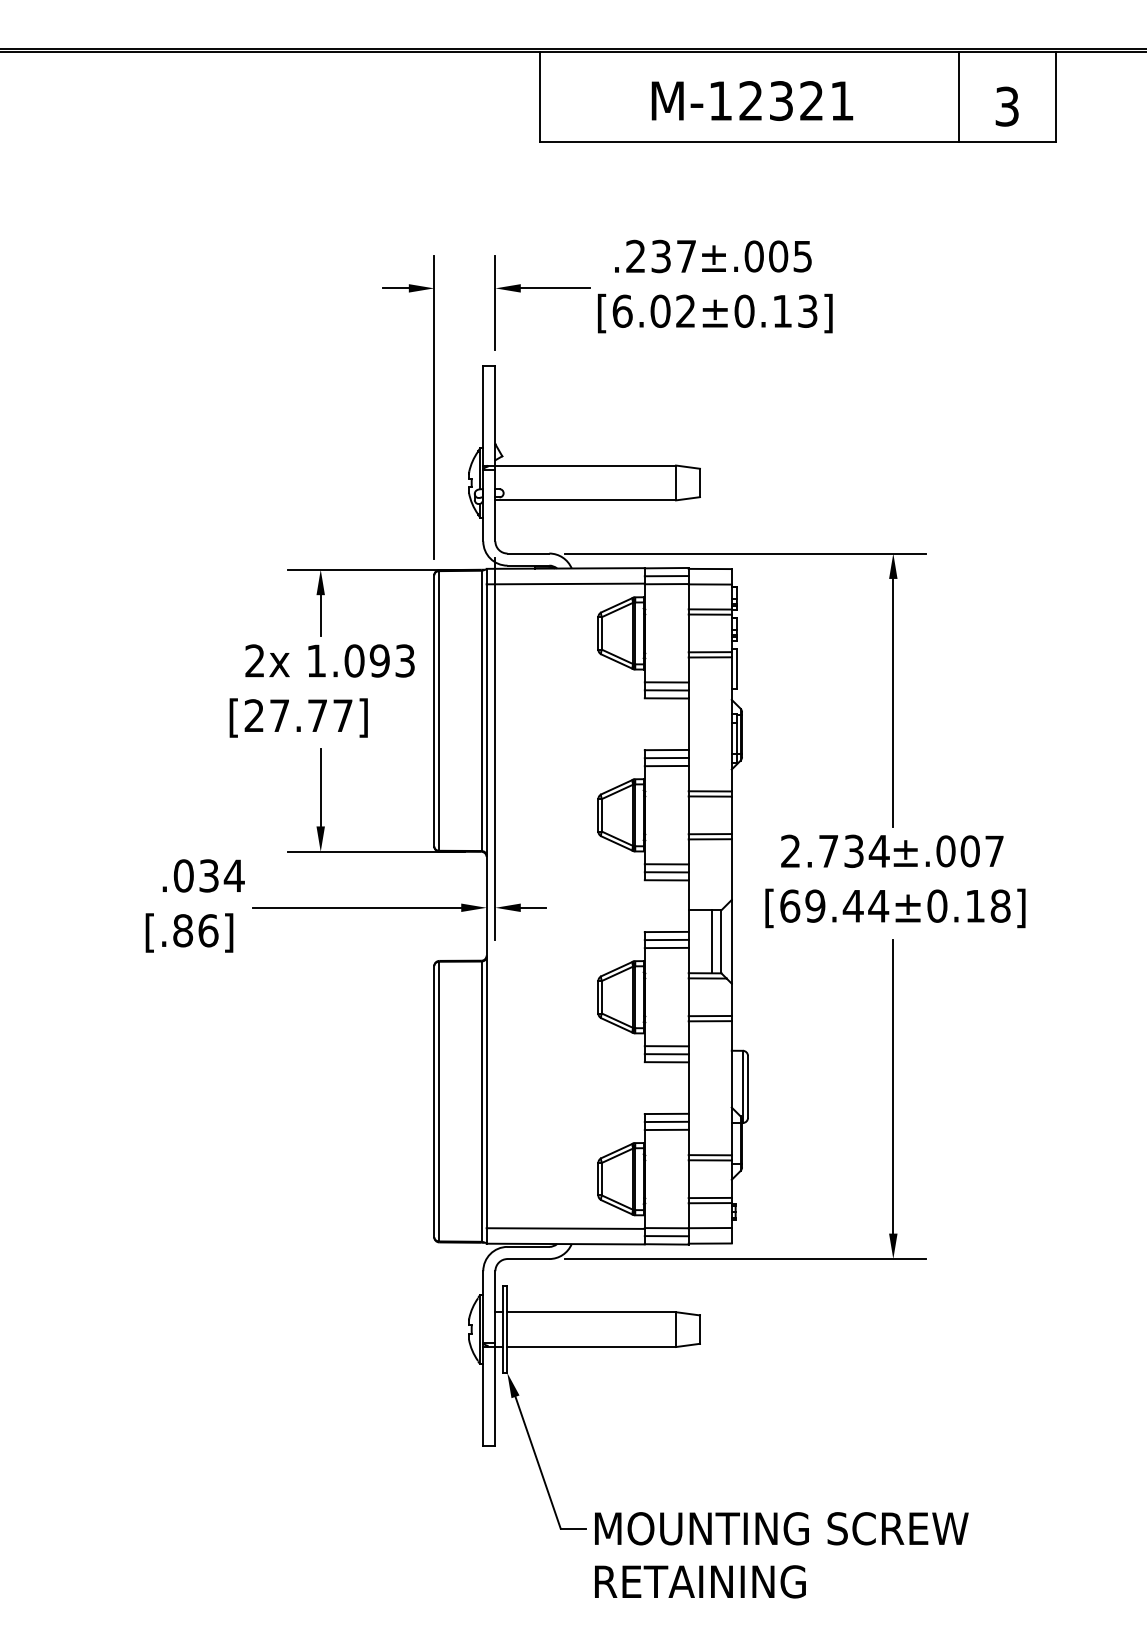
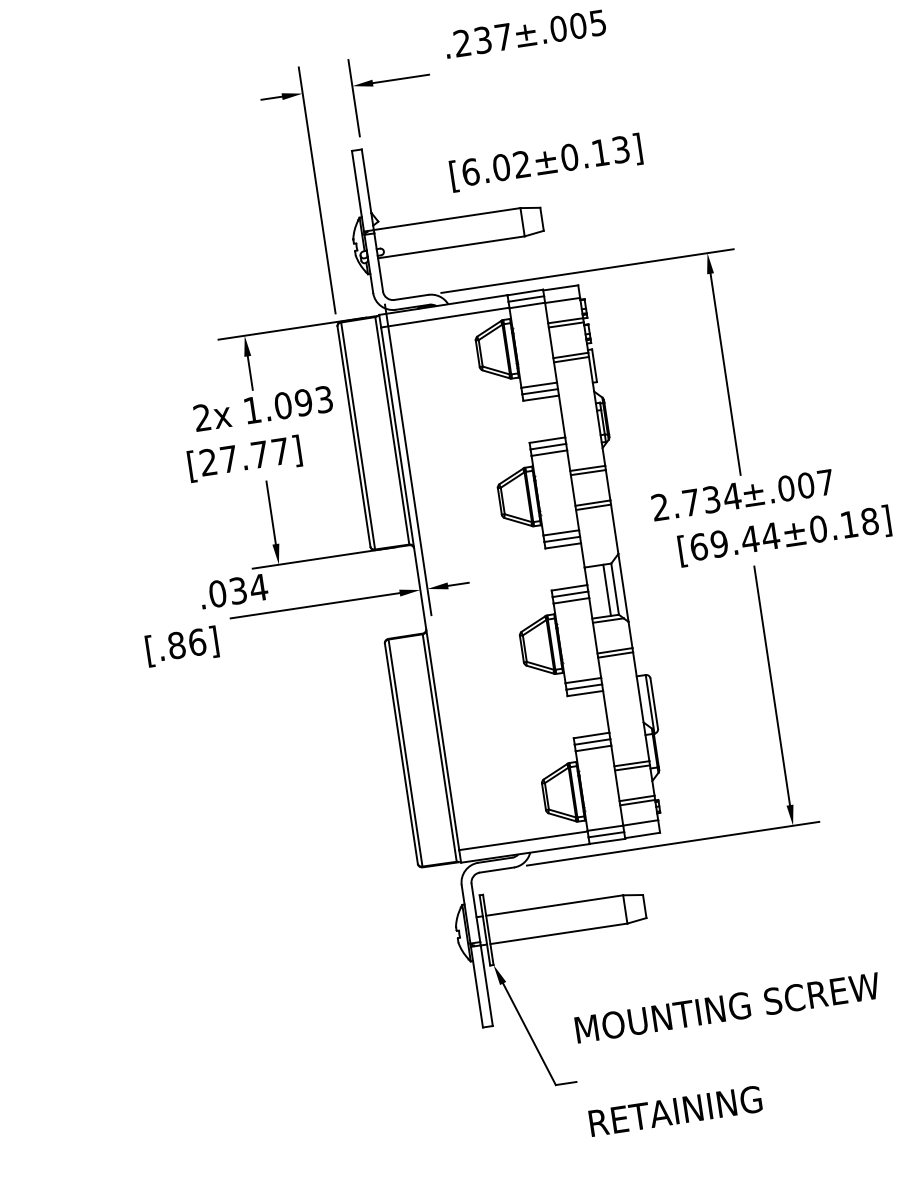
text: (715, 313) -> (546, 162), moved
text: (203, 875) -> (233, 591), moved
text: (895, 908) -> (784, 536), moved
text: (781, 1528) -> (727, 1007), moved

